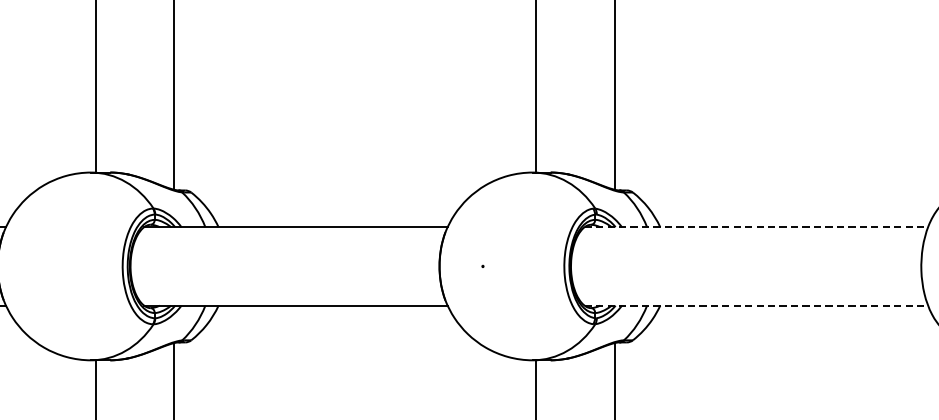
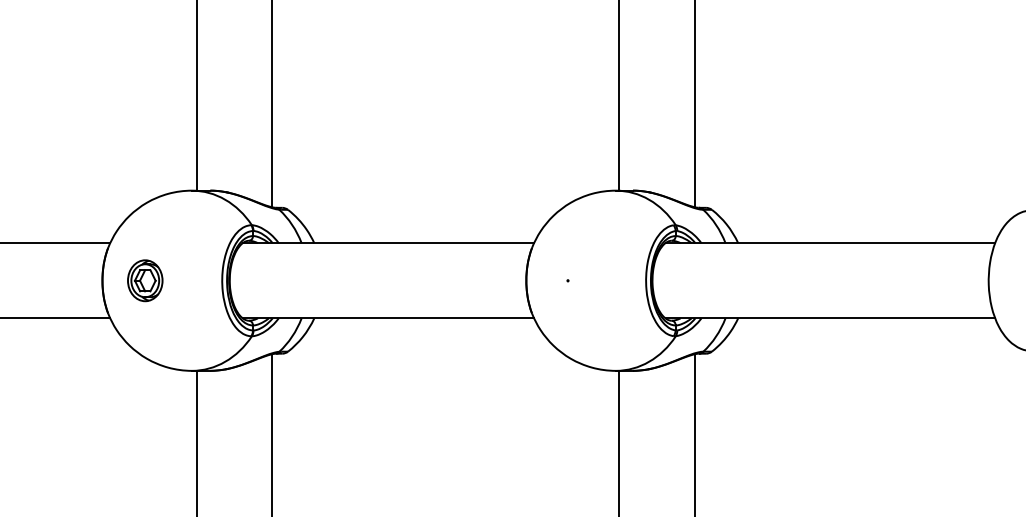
line: (756, 227) -> (830, 243), dashed -> solid
part: (42, 266) -> (145, 280), added
line: (756, 305) -> (830, 318), dashed -> solid

